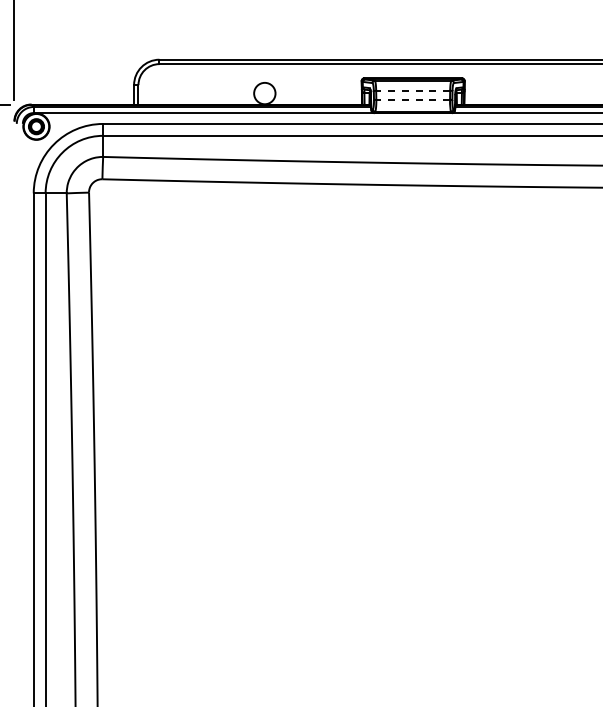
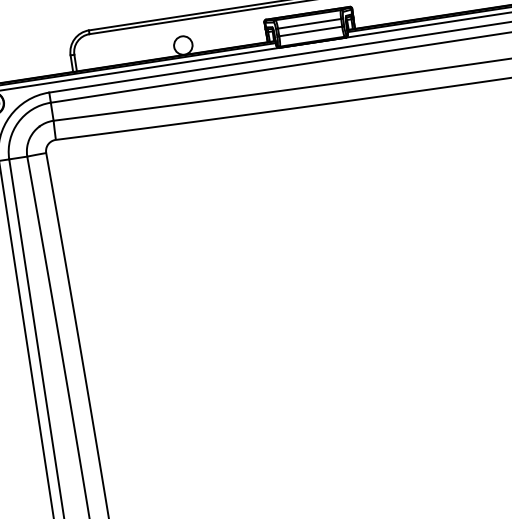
line: (412, 90) -> (308, 23), dashed -> solid
line: (413, 99) -> (310, 31), dashed -> solid

